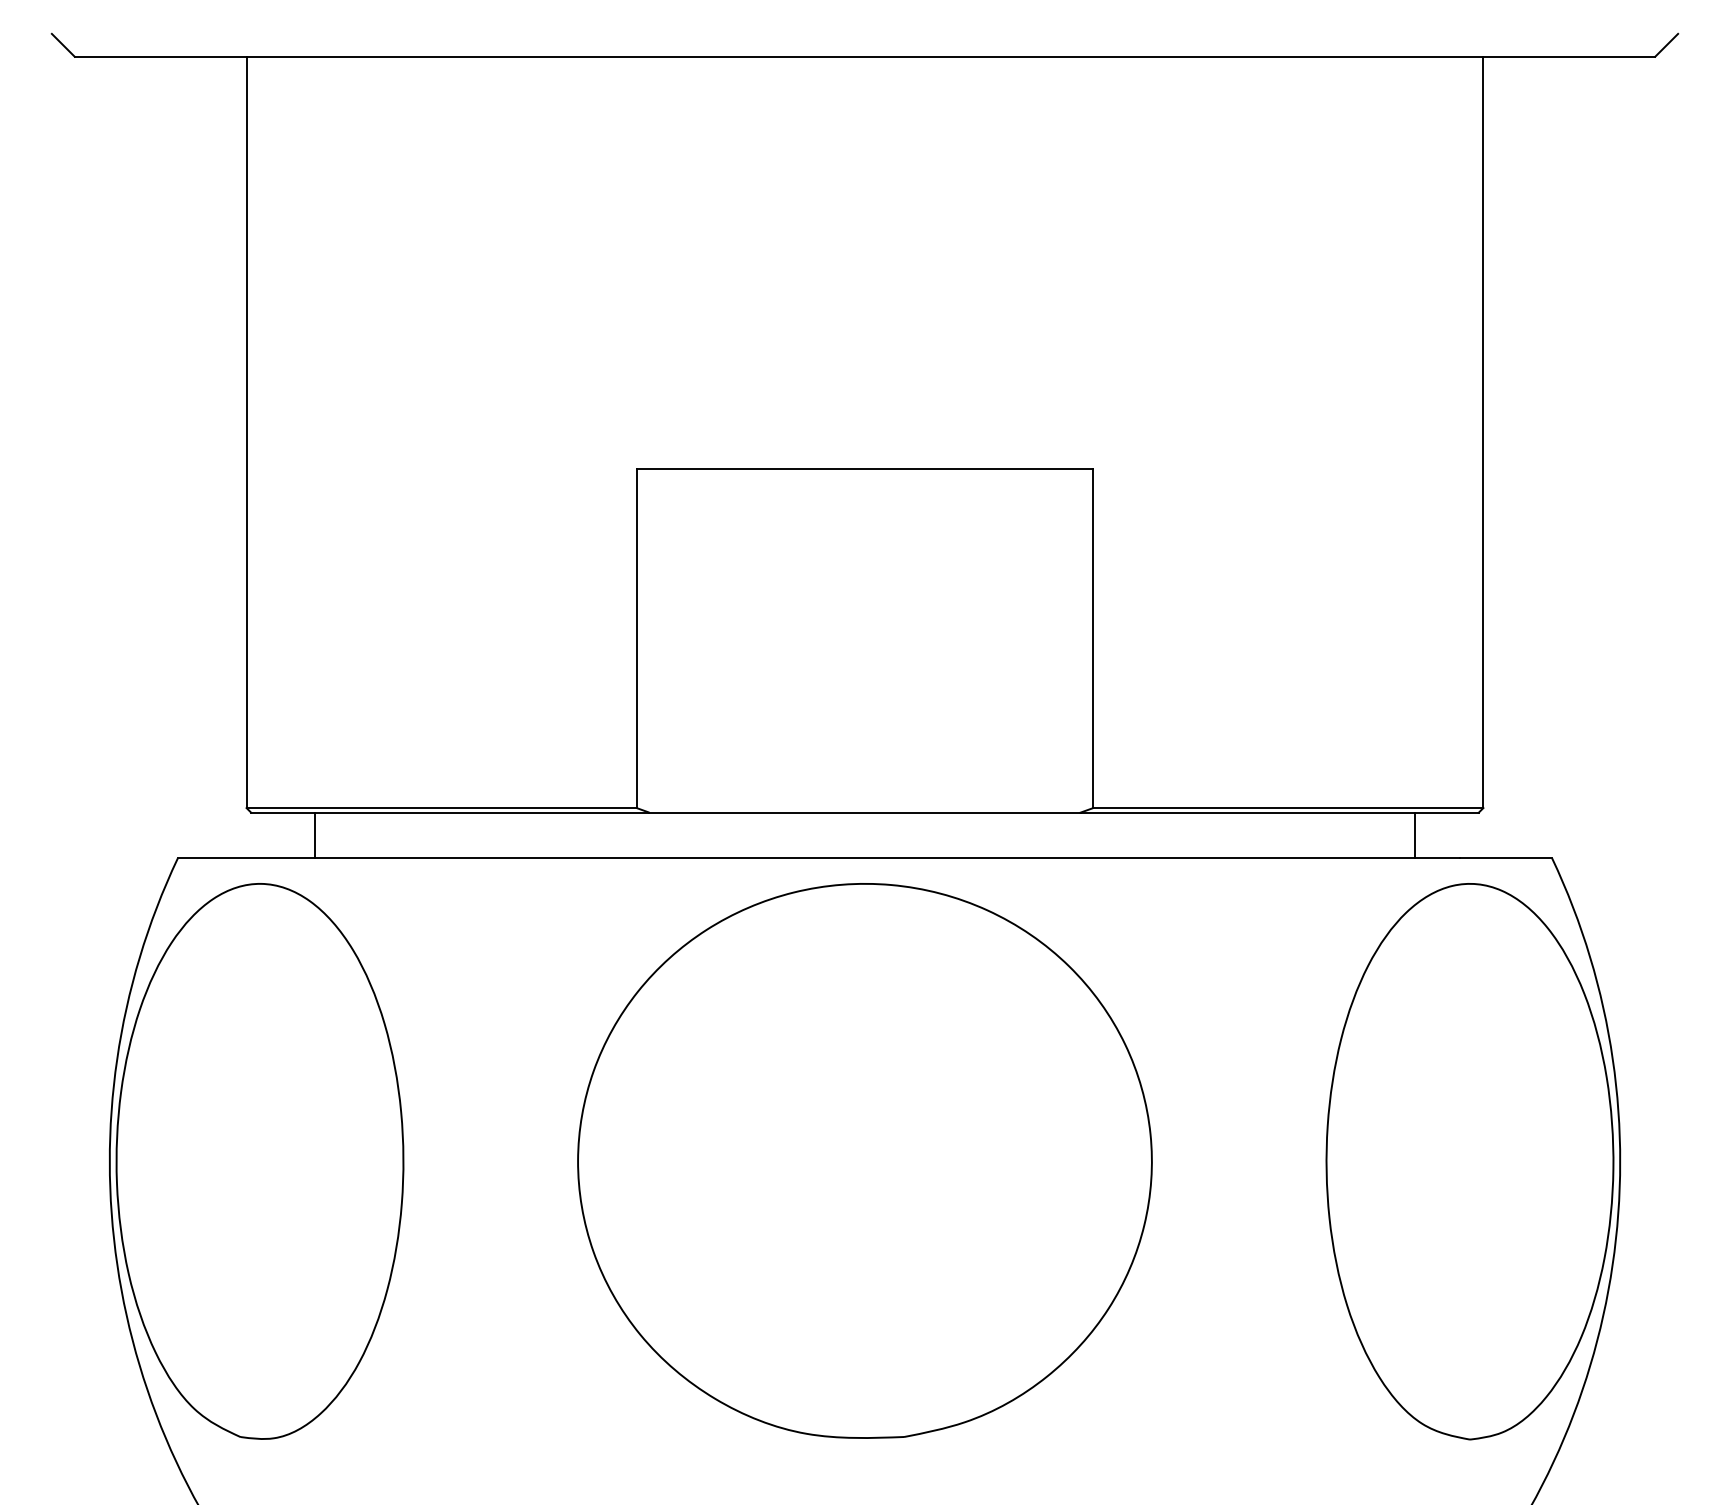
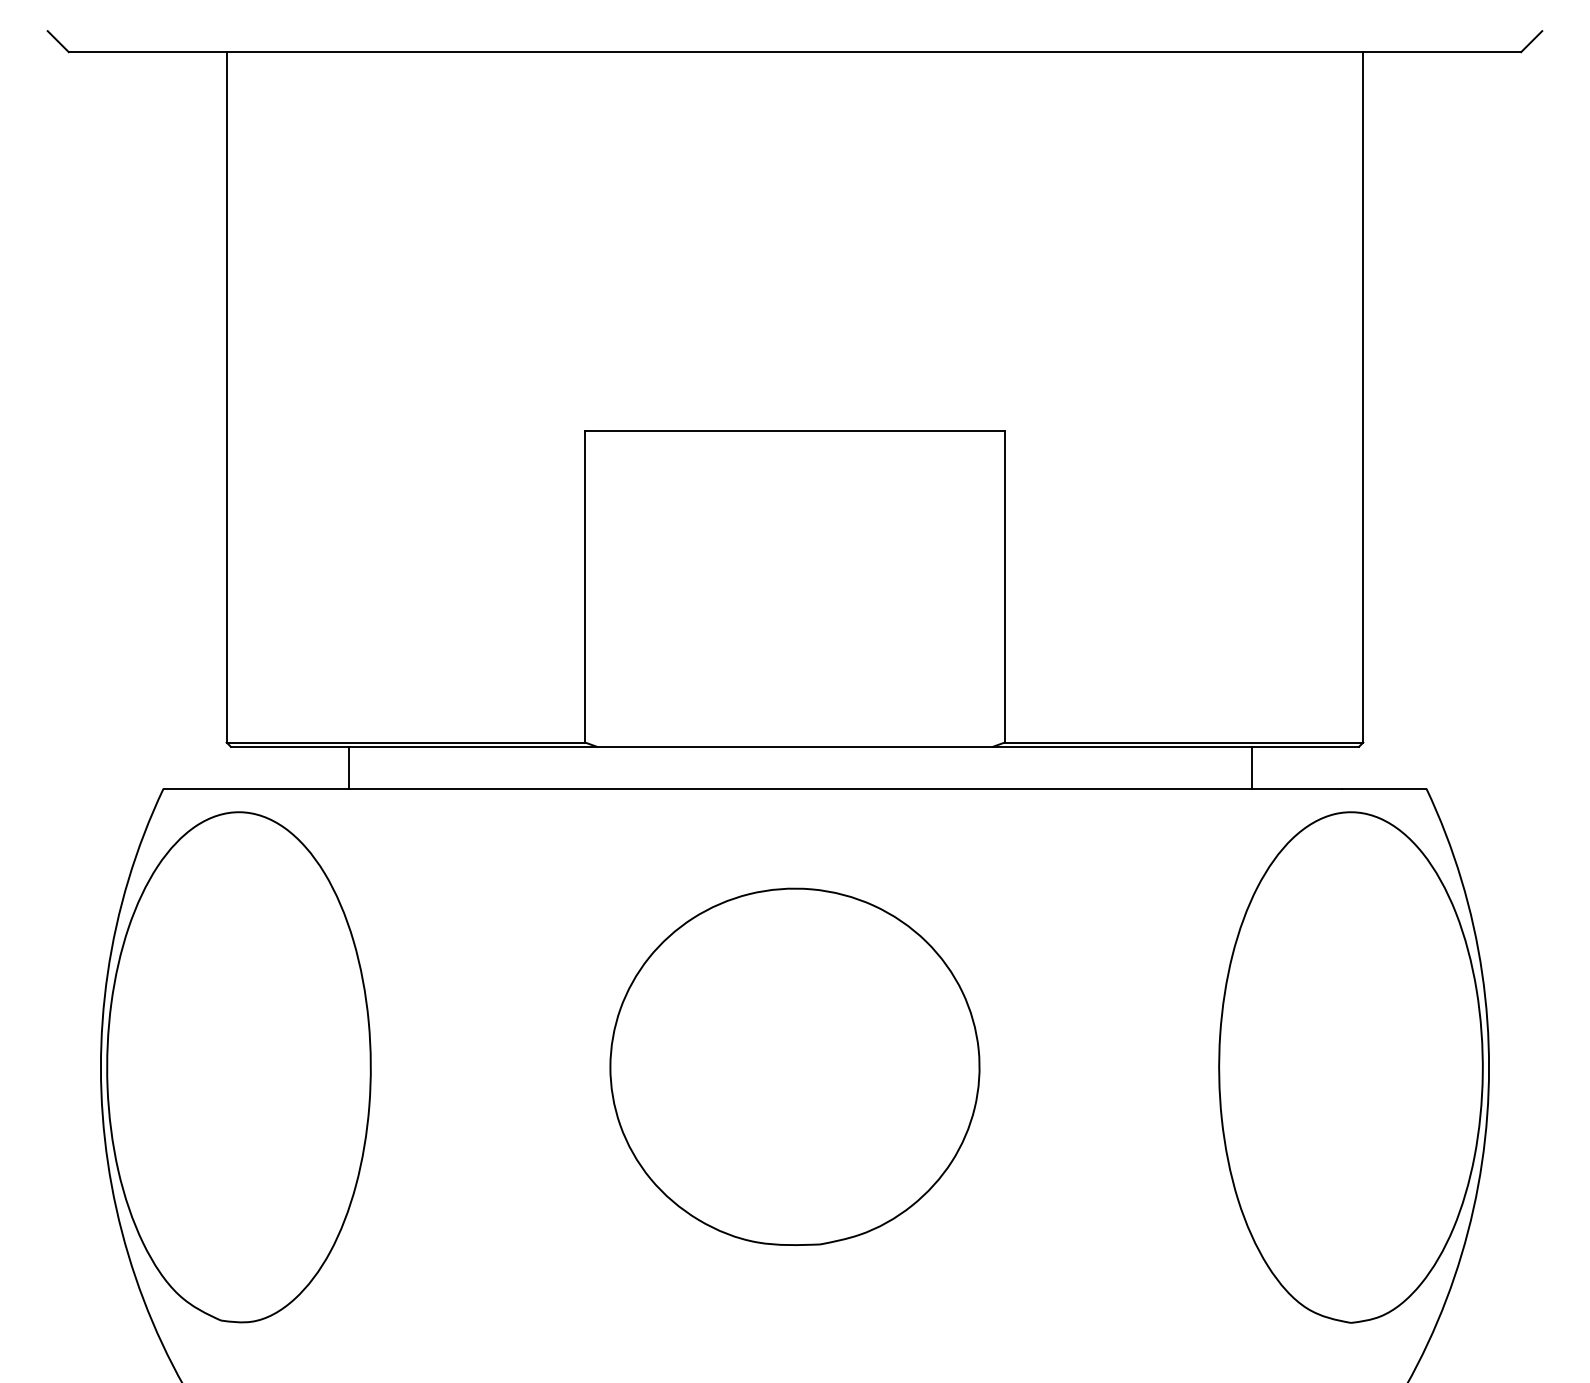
line: (315, 835) -> (348, 767), moved
line: (1414, 835) -> (1252, 767), moved
part: (864, 1160) -> (794, 1066), size x0.7

